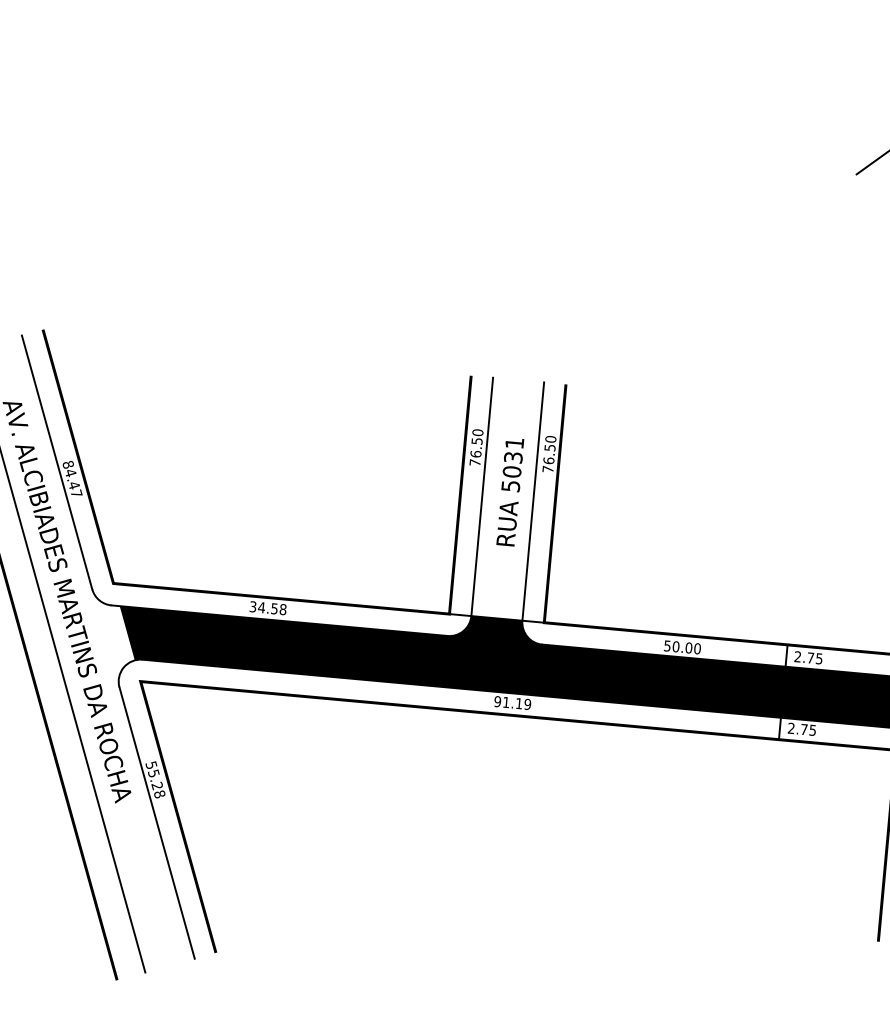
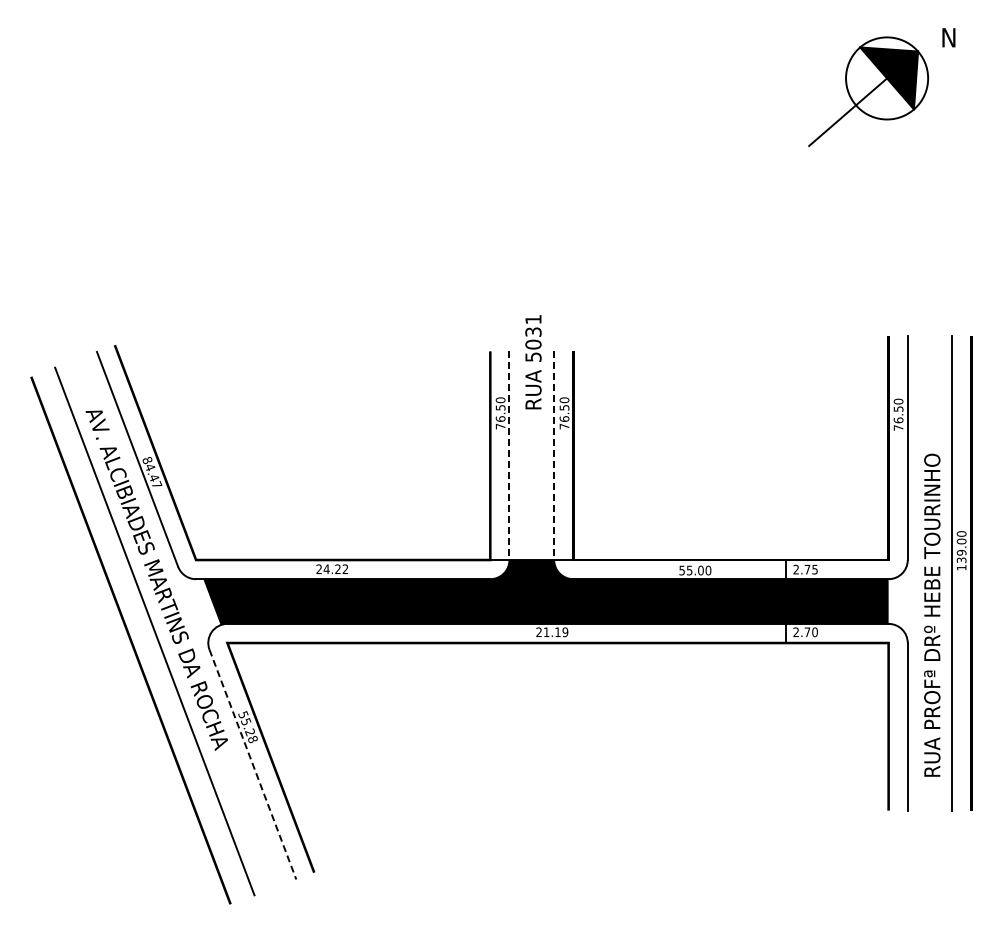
text: (510, 492) -> (533, 362), moved
line: (482, 497) -> (509, 456), solid -> dashed
line: (533, 502) -> (554, 456), solid -> dashed
text: (268, 608) -> (332, 569), 34.58 -> 24.22
text: (675, 646) -> (689, 570), 50.00 -> 55.00
text: (497, 701) -> (538, 632), 91.19 -> 21.19
text: (812, 730) -> (814, 632), 2.75 -> 2.70
line: (156, 822) -> (252, 764), solid -> dashed

